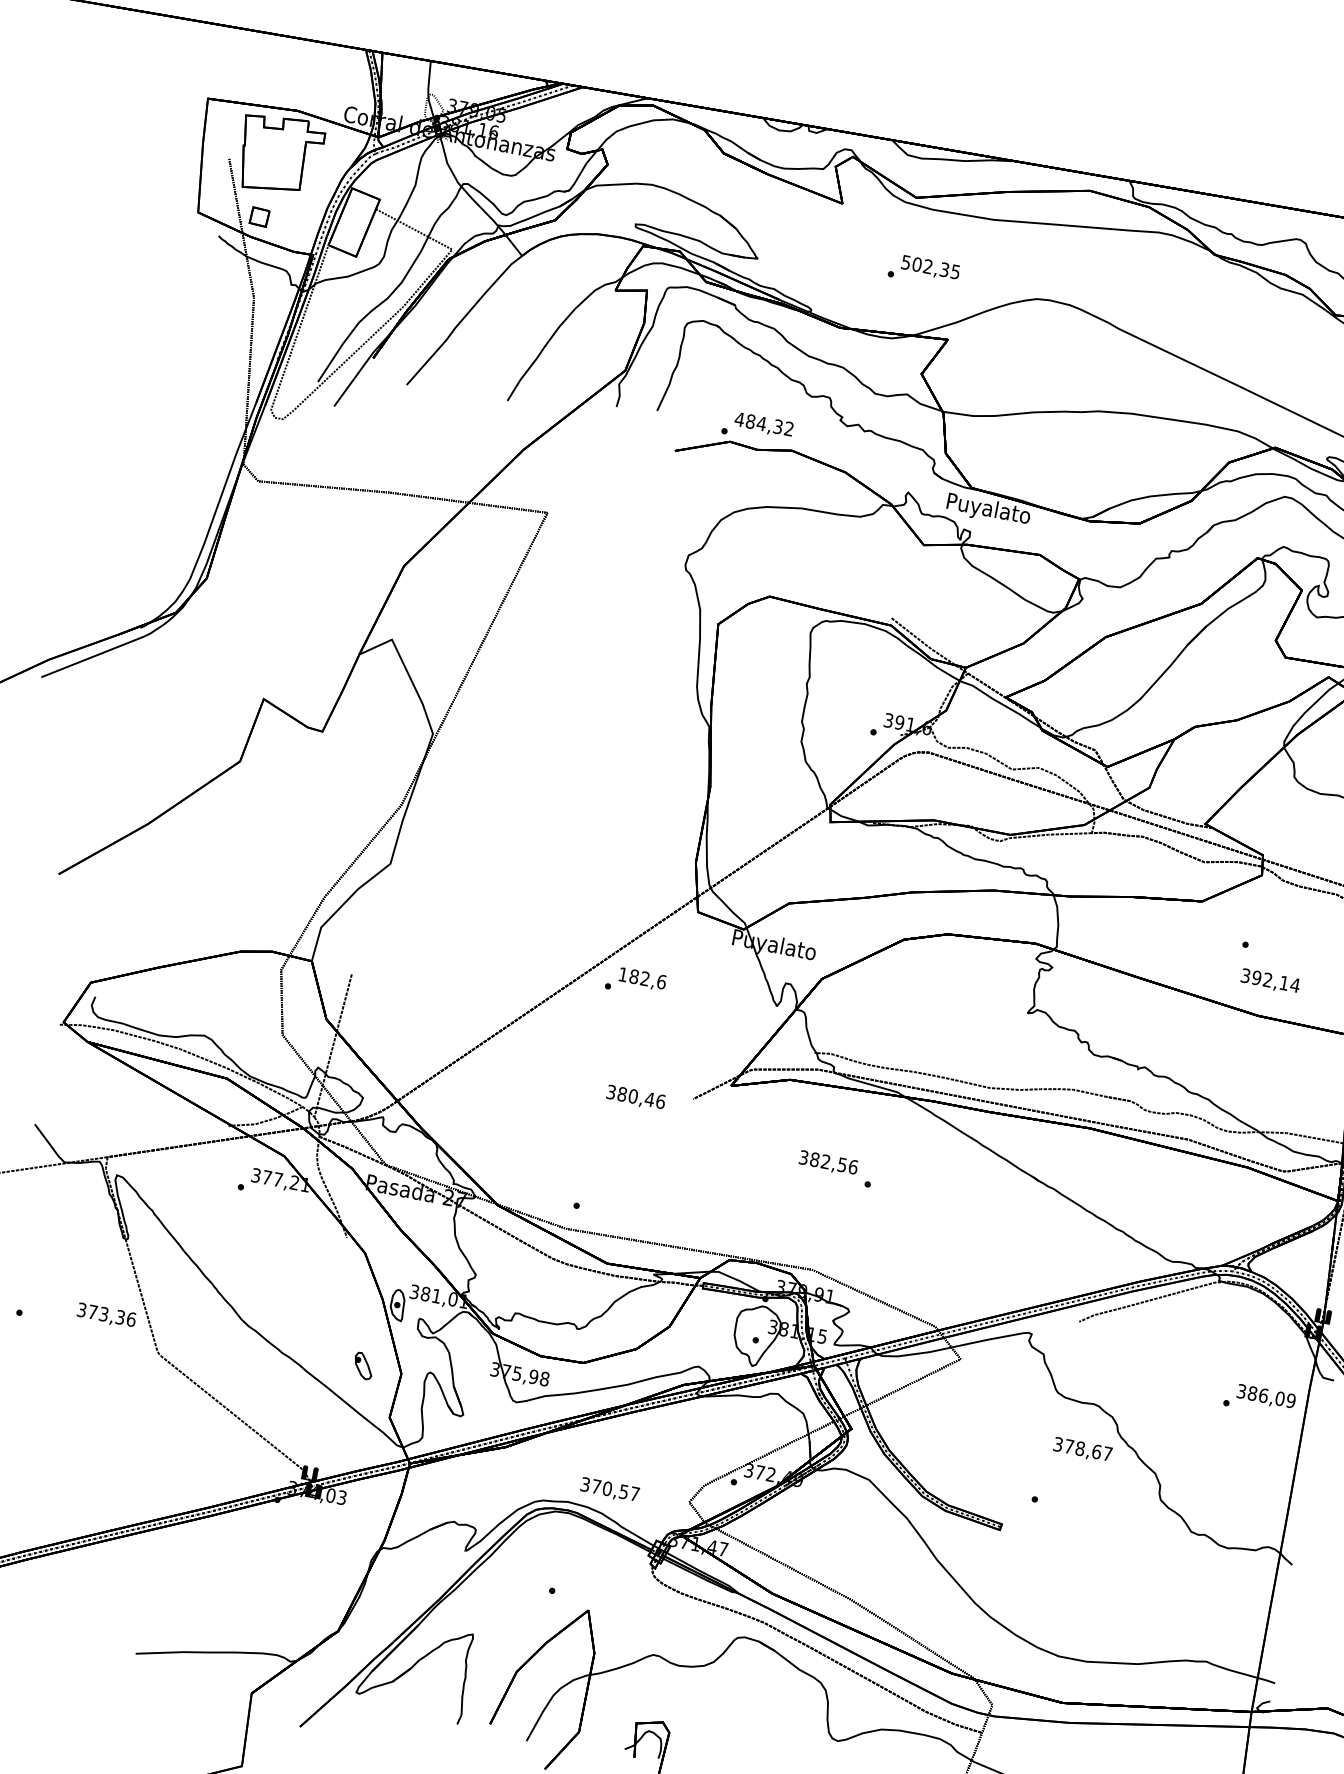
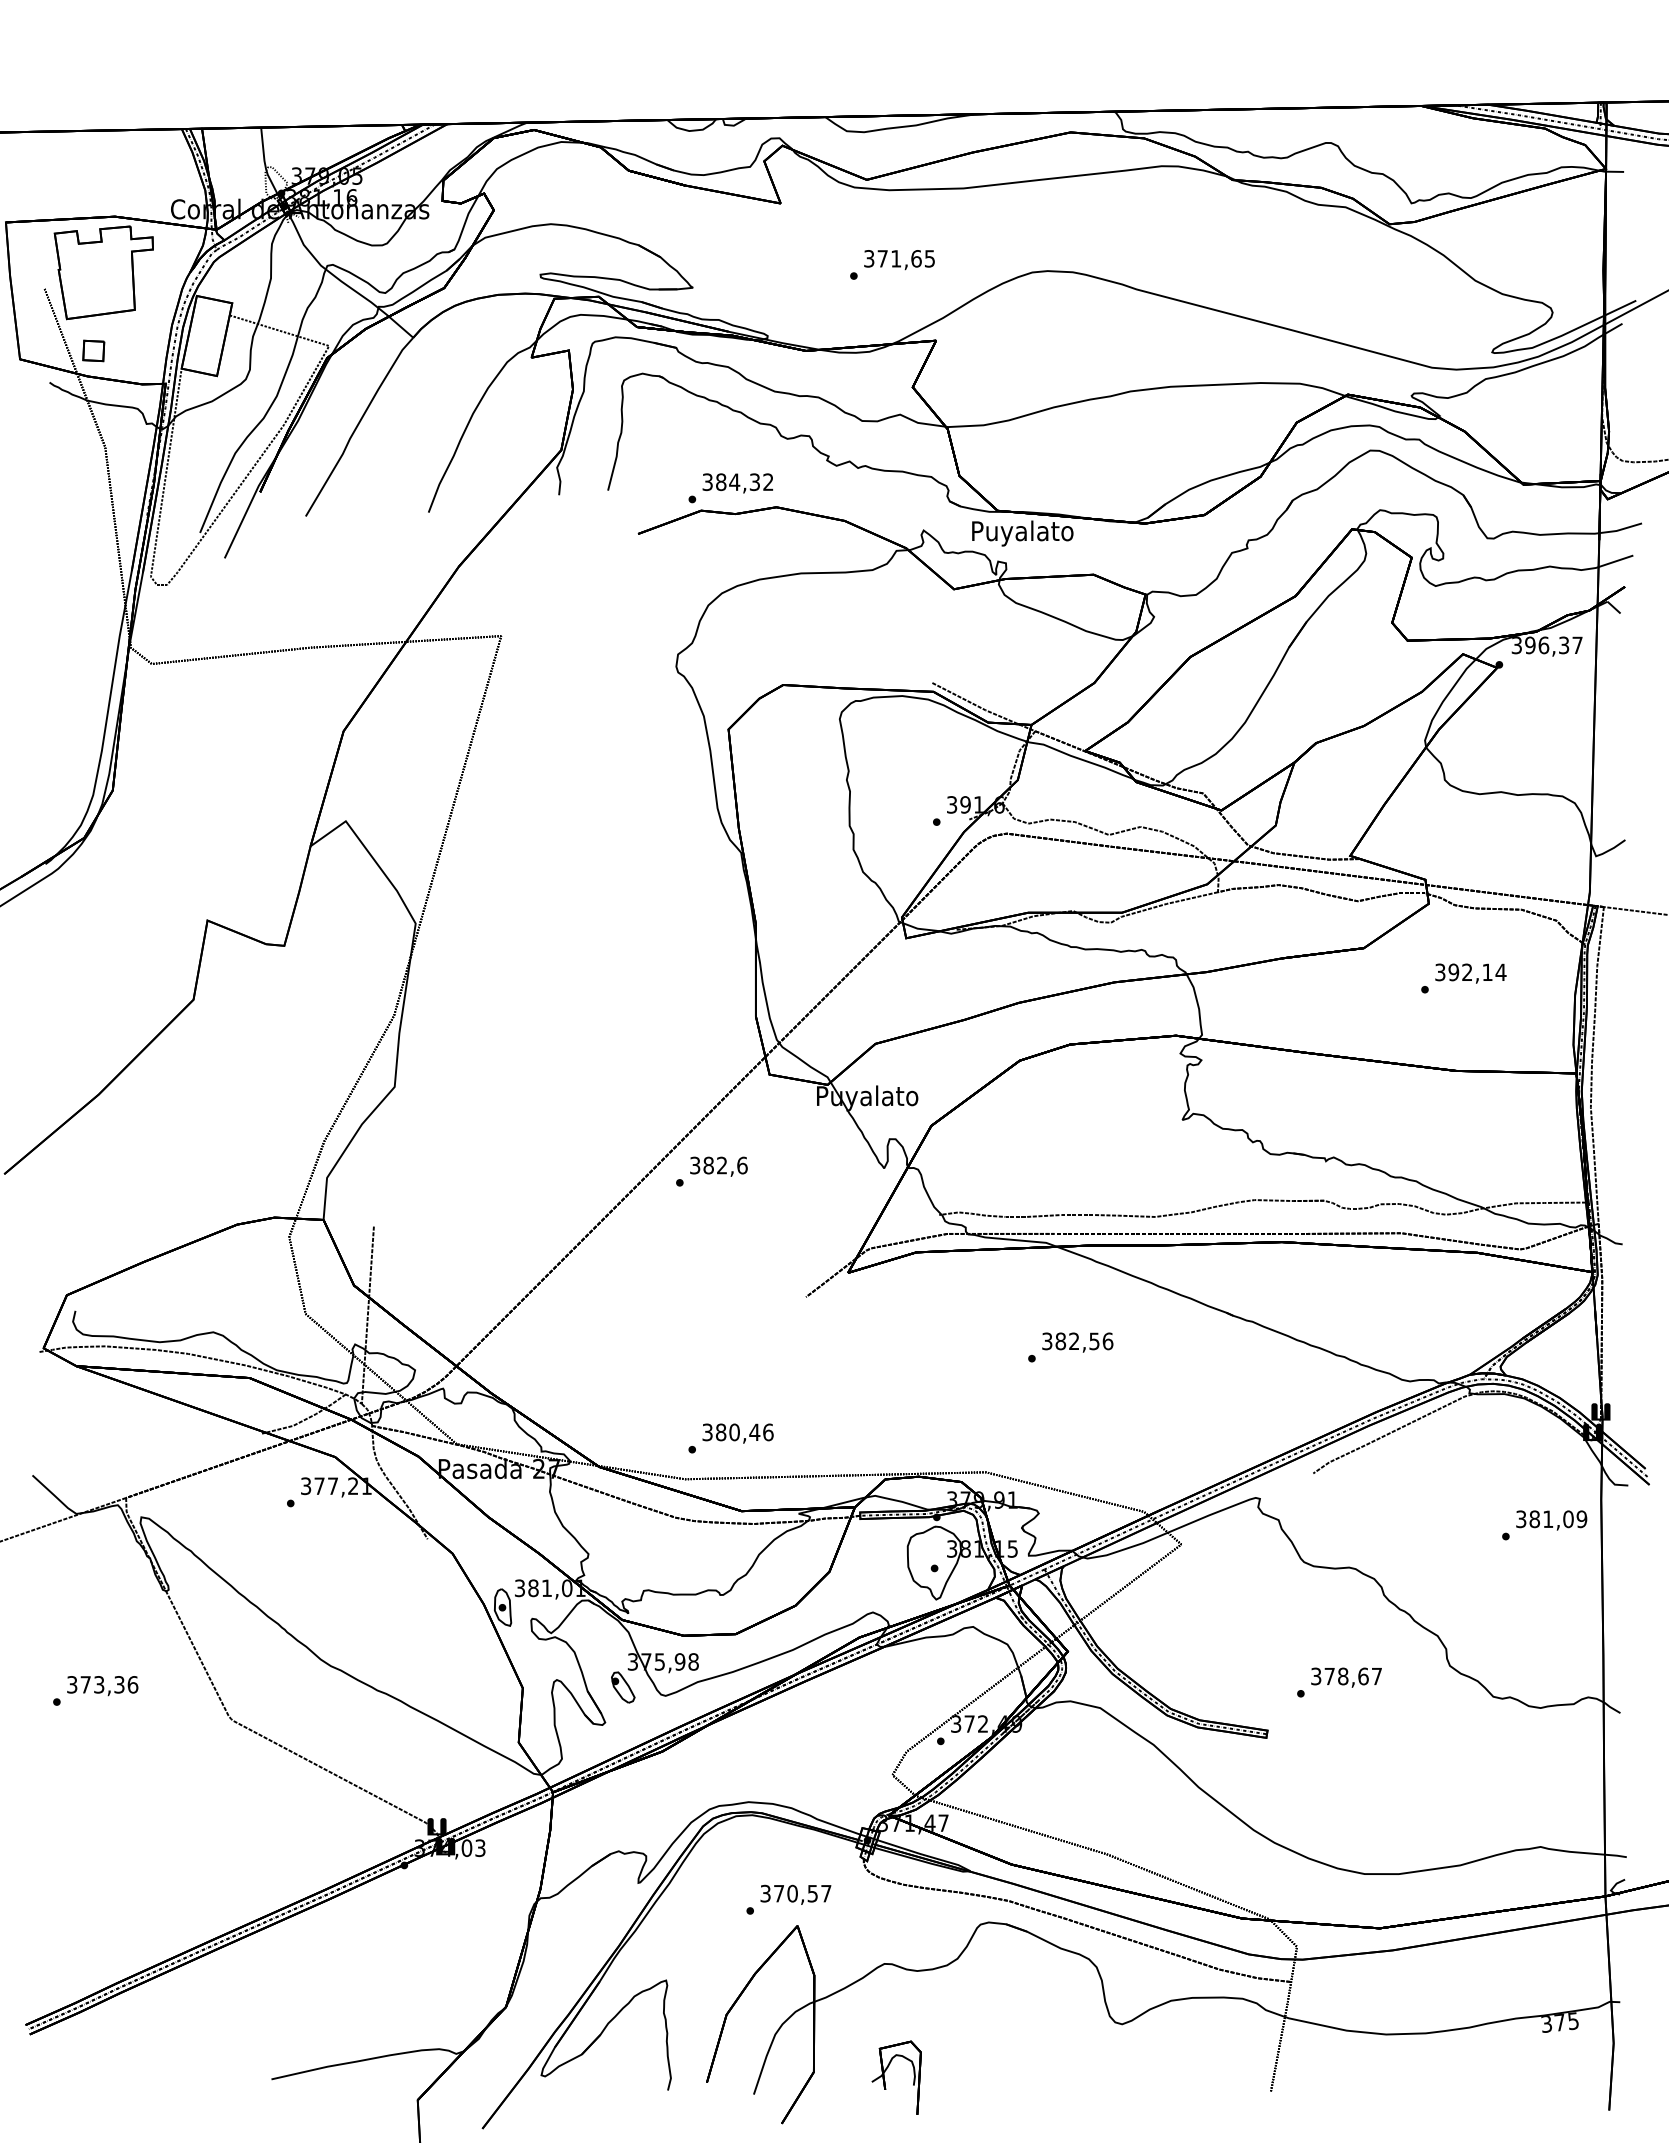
text: (925, 265) -> (892, 258), 502,35 -> 371,65
text: (739, 419) -> (707, 482), 484,32 -> 384,32
text: (623, 974) -> (695, 1165), 182,6 -> 382,6
text: (1270, 981) -> (1470, 973), moved
text: (635, 1097) -> (737, 1433), moved
text: (828, 1163) -> (1077, 1342), moved
text: (106, 1316) -> (102, 1686), moved
part: (363, 1366) -> (623, 1687), moved
text: (1263, 1395) -> (1548, 1519), 386,09 -> 381,09
text: (1082, 1450) -> (1346, 1677), moved
text: (609, 1489) -> (795, 1894), moved

